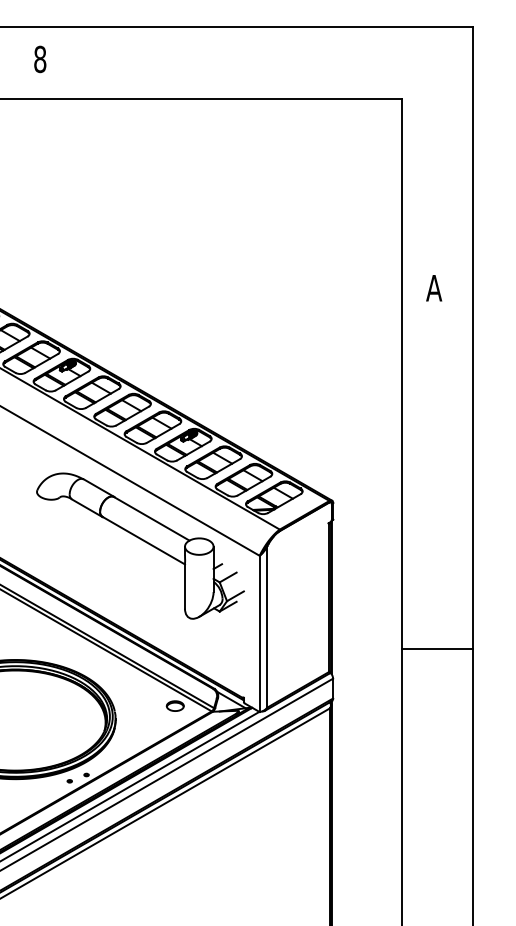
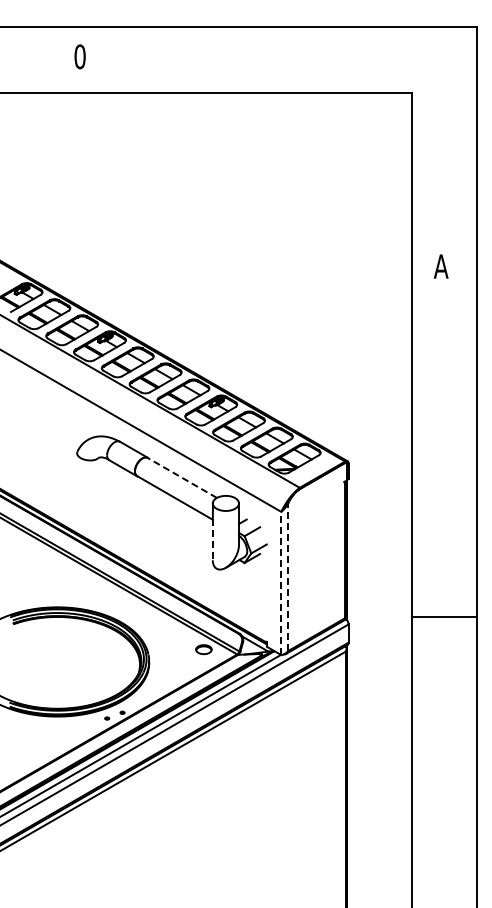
text: (39, 59) -> (79, 56), 8 -> 0
line: (151, 518) -> (182, 477), solid -> dashed
line: (184, 585) -> (212, 539), solid -> dashed
line: (267, 627) -> (288, 577), solid -> dashed
line: (259, 633) -> (281, 583), solid -> dashed
line: (437, 649) -> (444, 617), moved

